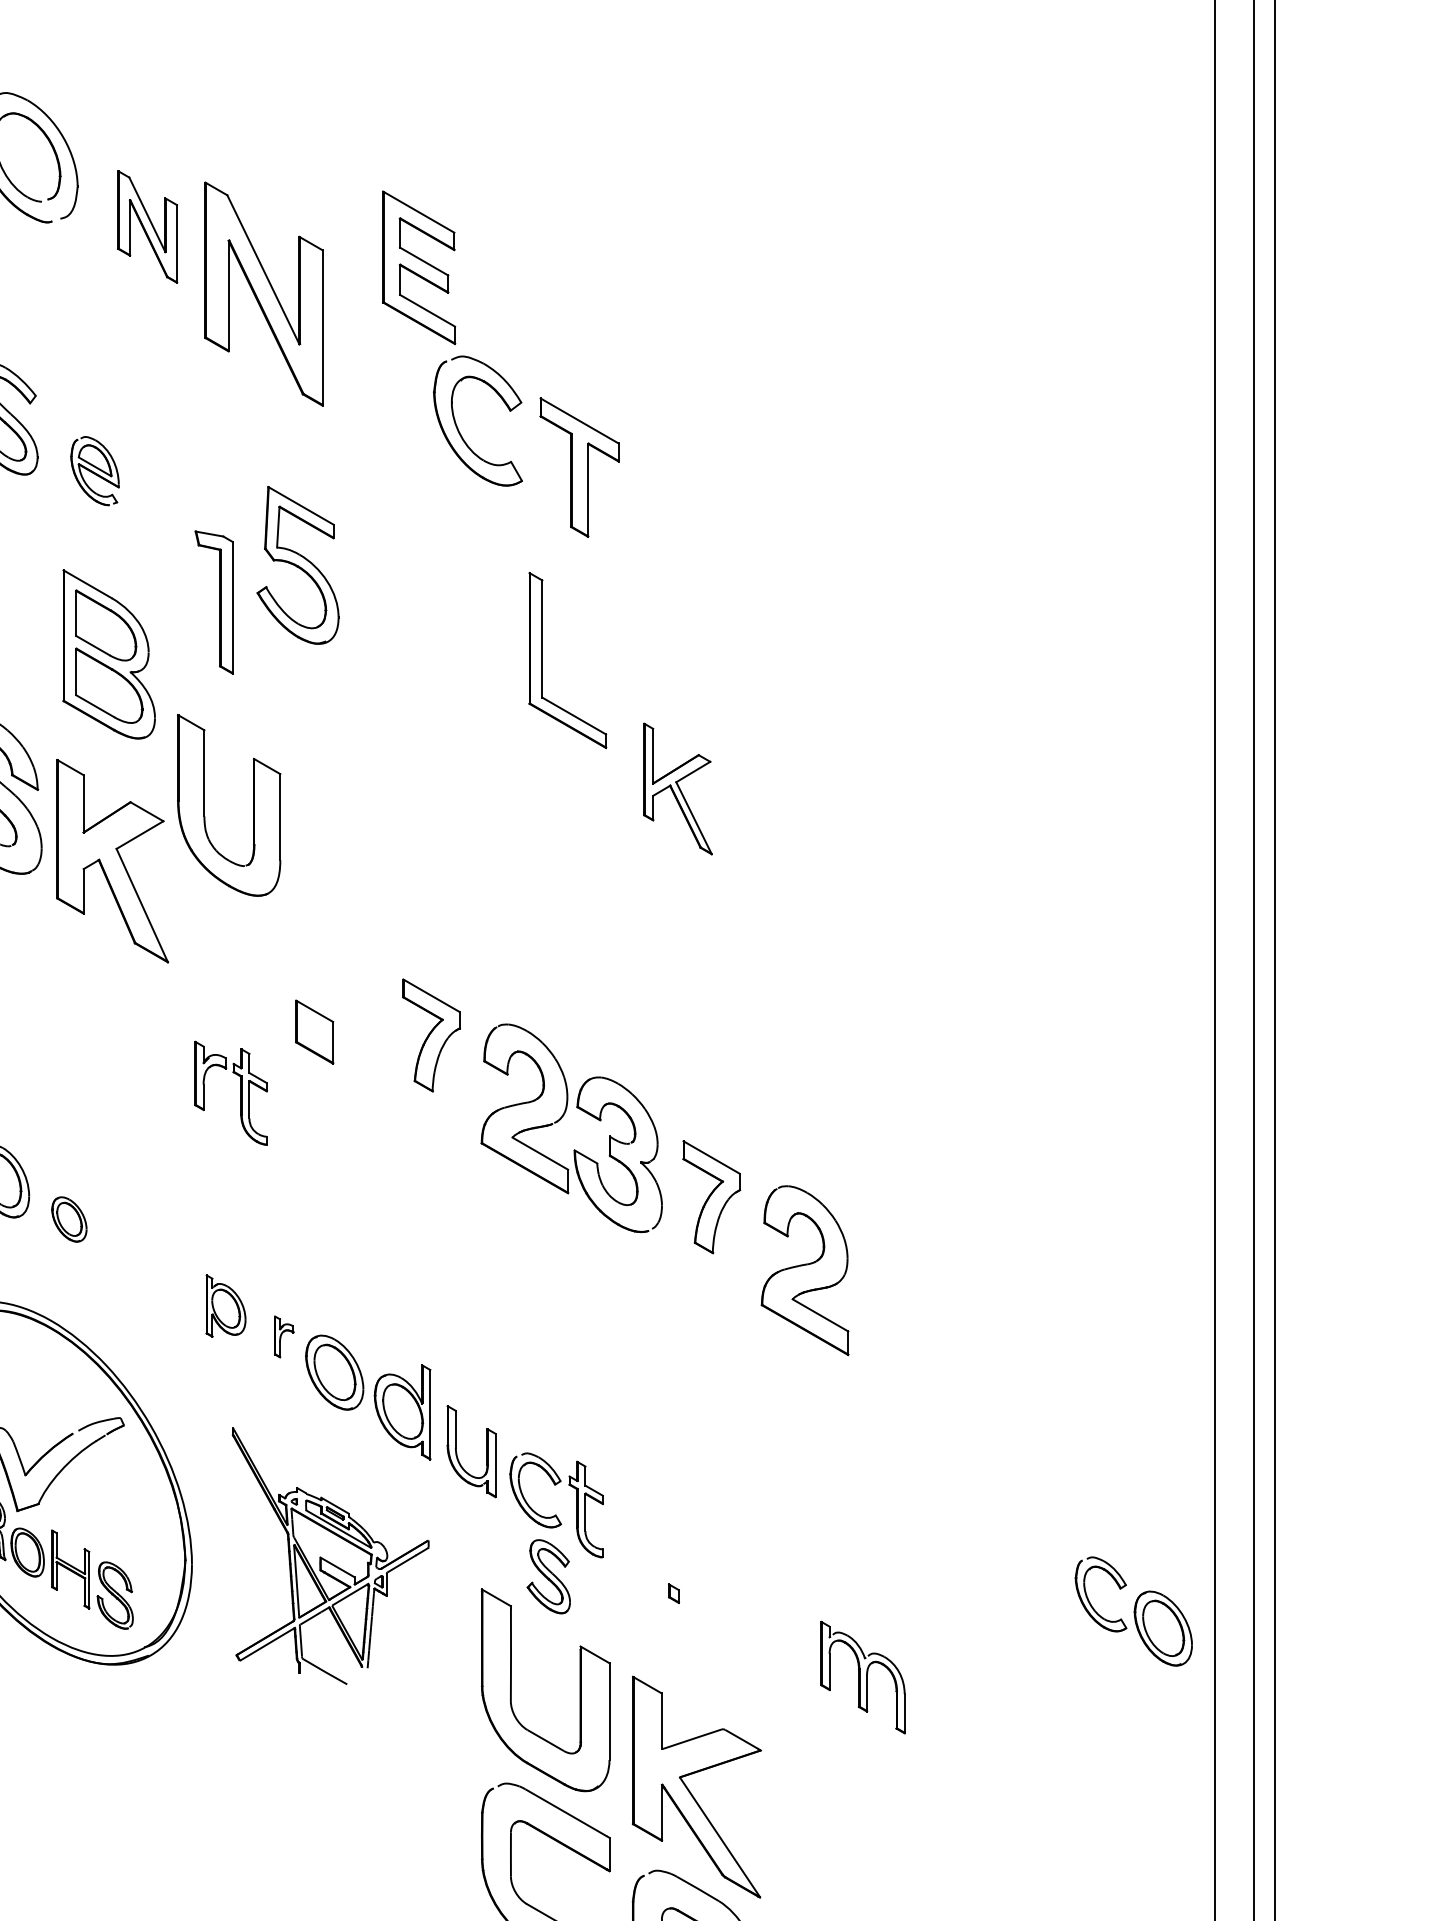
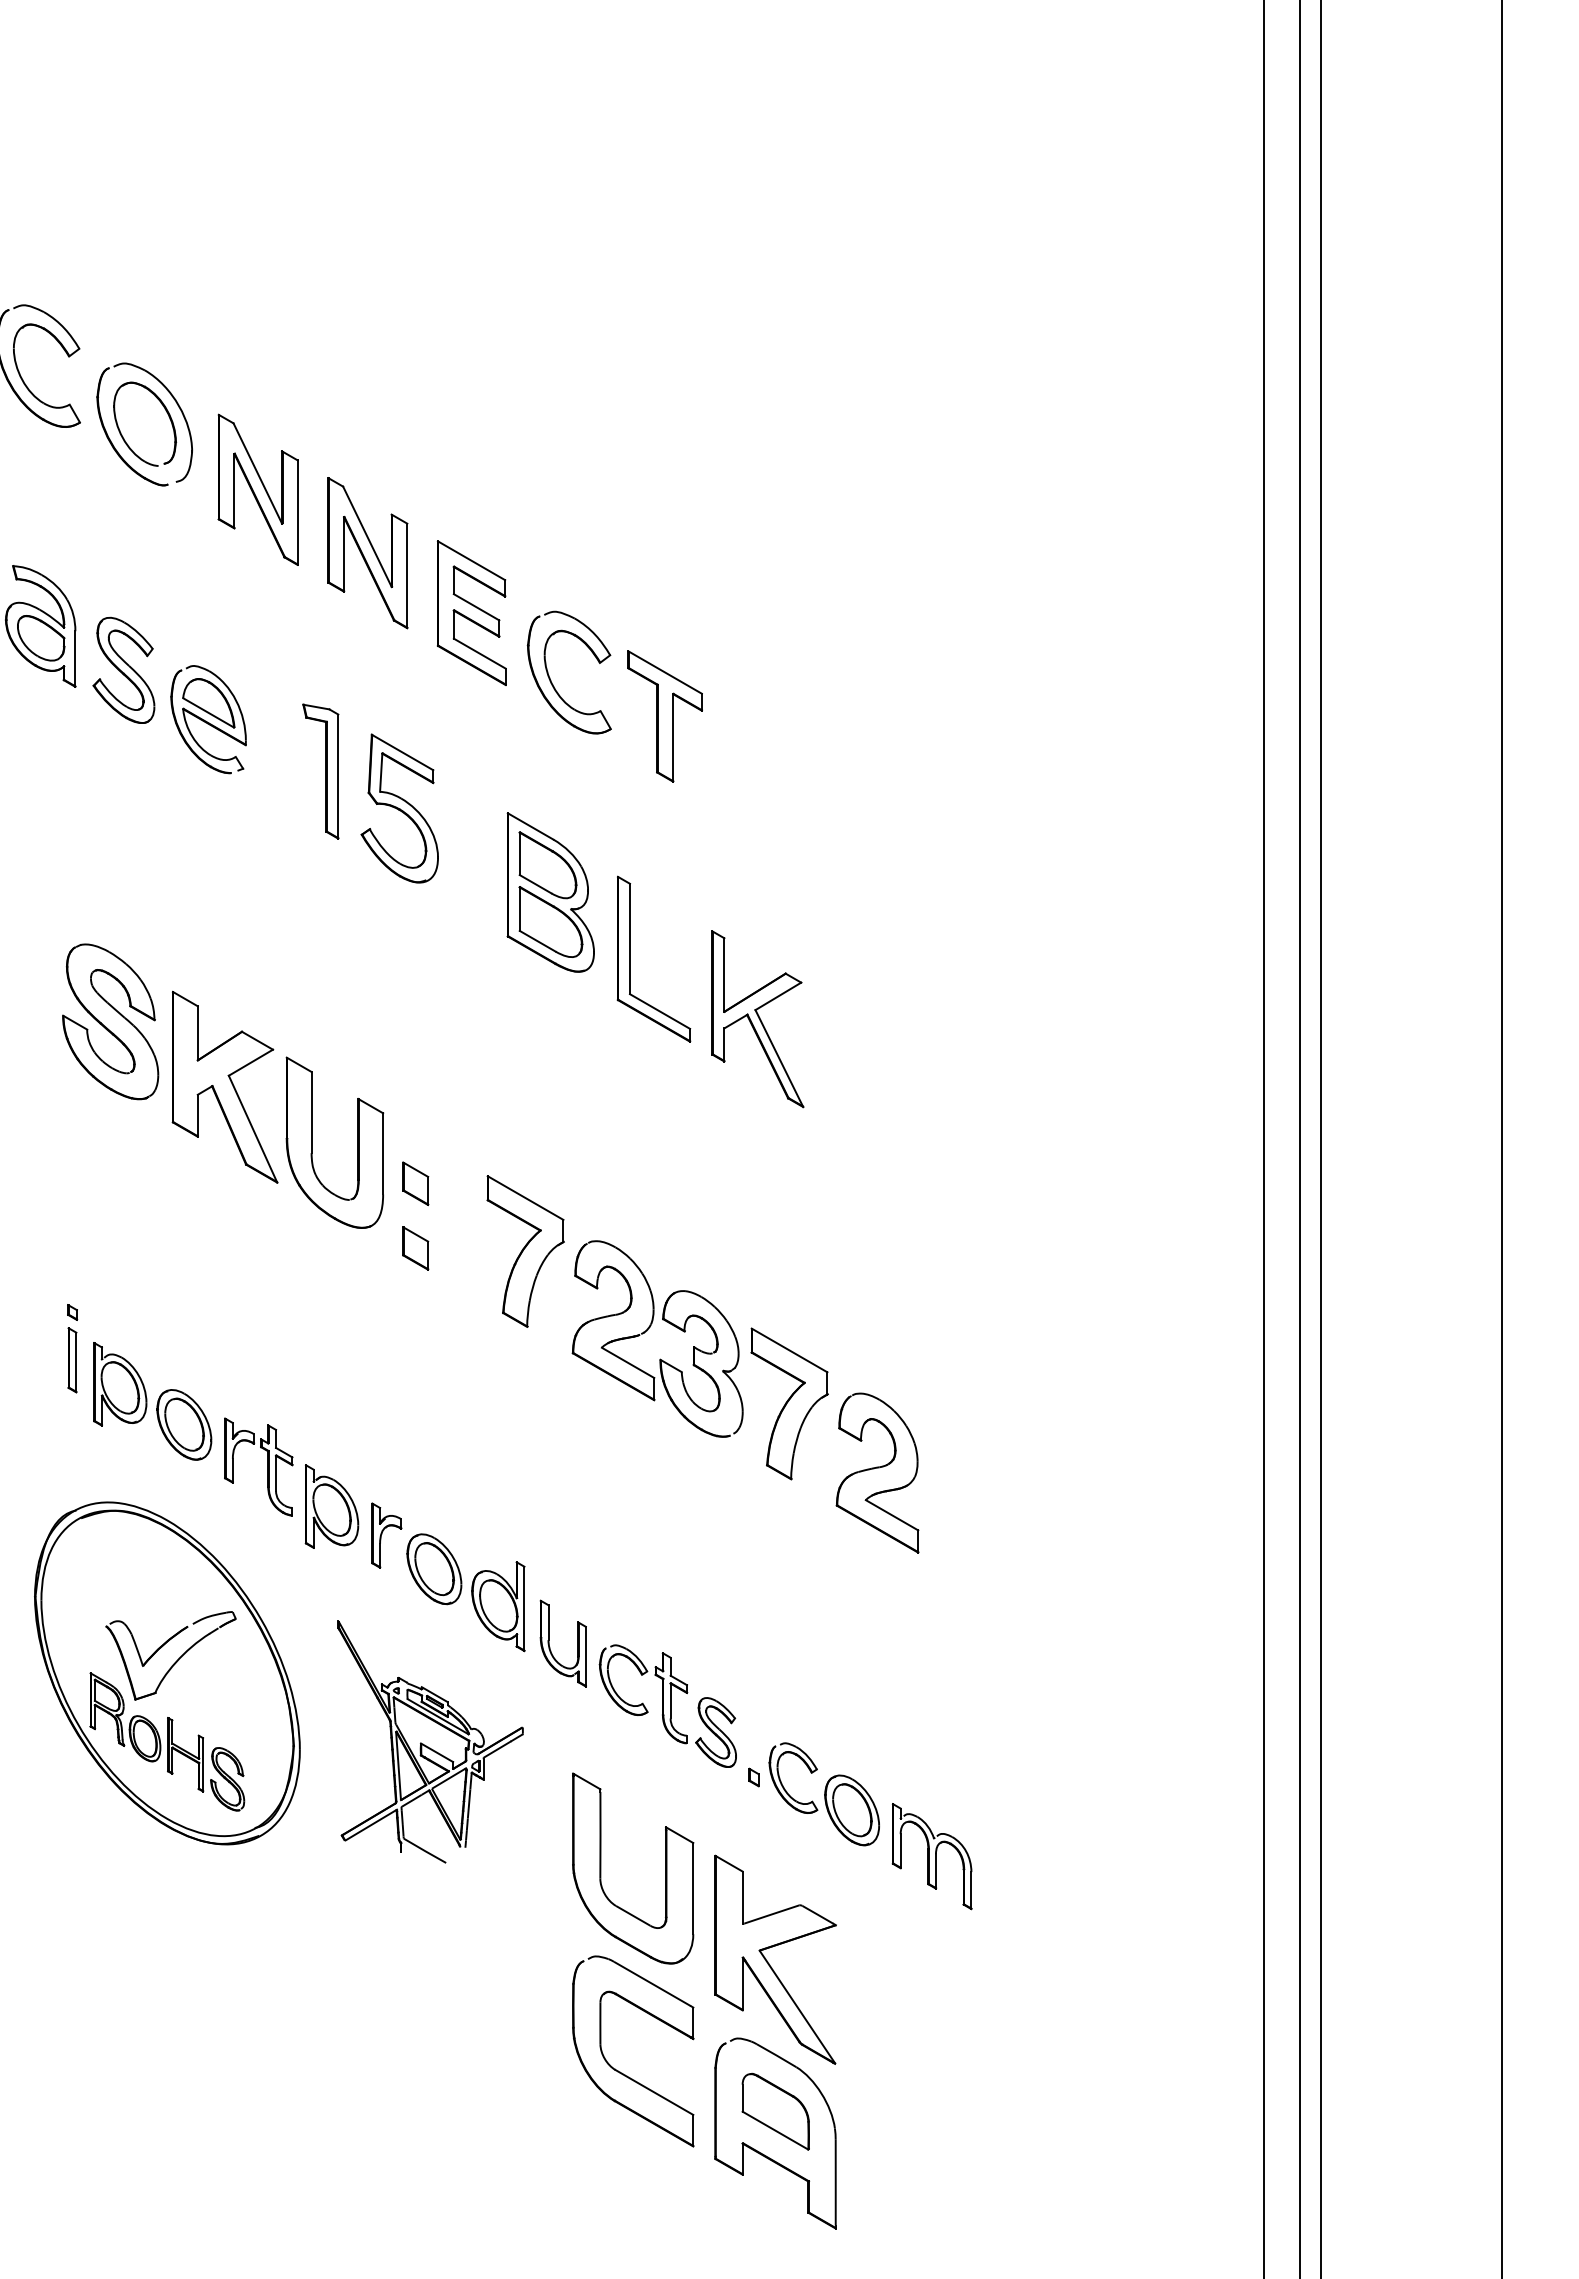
part: (146, 226) -> (257, 489), size x1.43
part: (418, 267) -> (471, 612), moved
part: (263, 294) -> (367, 553), size x0.71
part: (94, 470) -> (208, 719), size x1.67
part: (213, 602) -> (320, 771), moved
part: (108, 654) -> (550, 892), moved
part: (542, 659) -> (630, 958), moved
part: (677, 789) -> (757, 1019), size x1.43
part: (205, 805) -> (312, 1142), moved
part: (314, 963) -> (415, 1183), added
part: (314, 1032) -> (415, 1248), size x0.71
part: (431, 1035) -> (525, 1251), size x1.43
part: (240, 1092) -> (267, 1466), moved
part: (711, 1196) -> (789, 1403), size x1.43
part: (69, 1219) -> (184, 1424), size x1.67
part: (225, 1306) -> (331, 1506), size x1.43
part: (283, 1336) -> (386, 1535), size x1.67
part: (548, 1576) -> (715, 1732), moved
part: (1132, 1611) -> (823, 1794), moved

